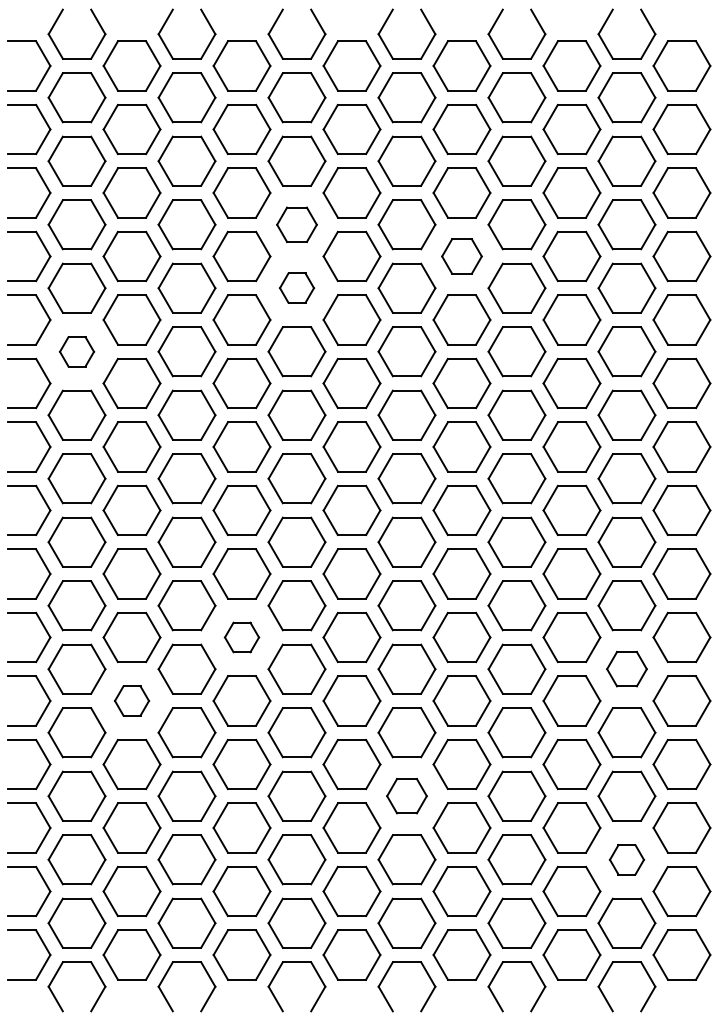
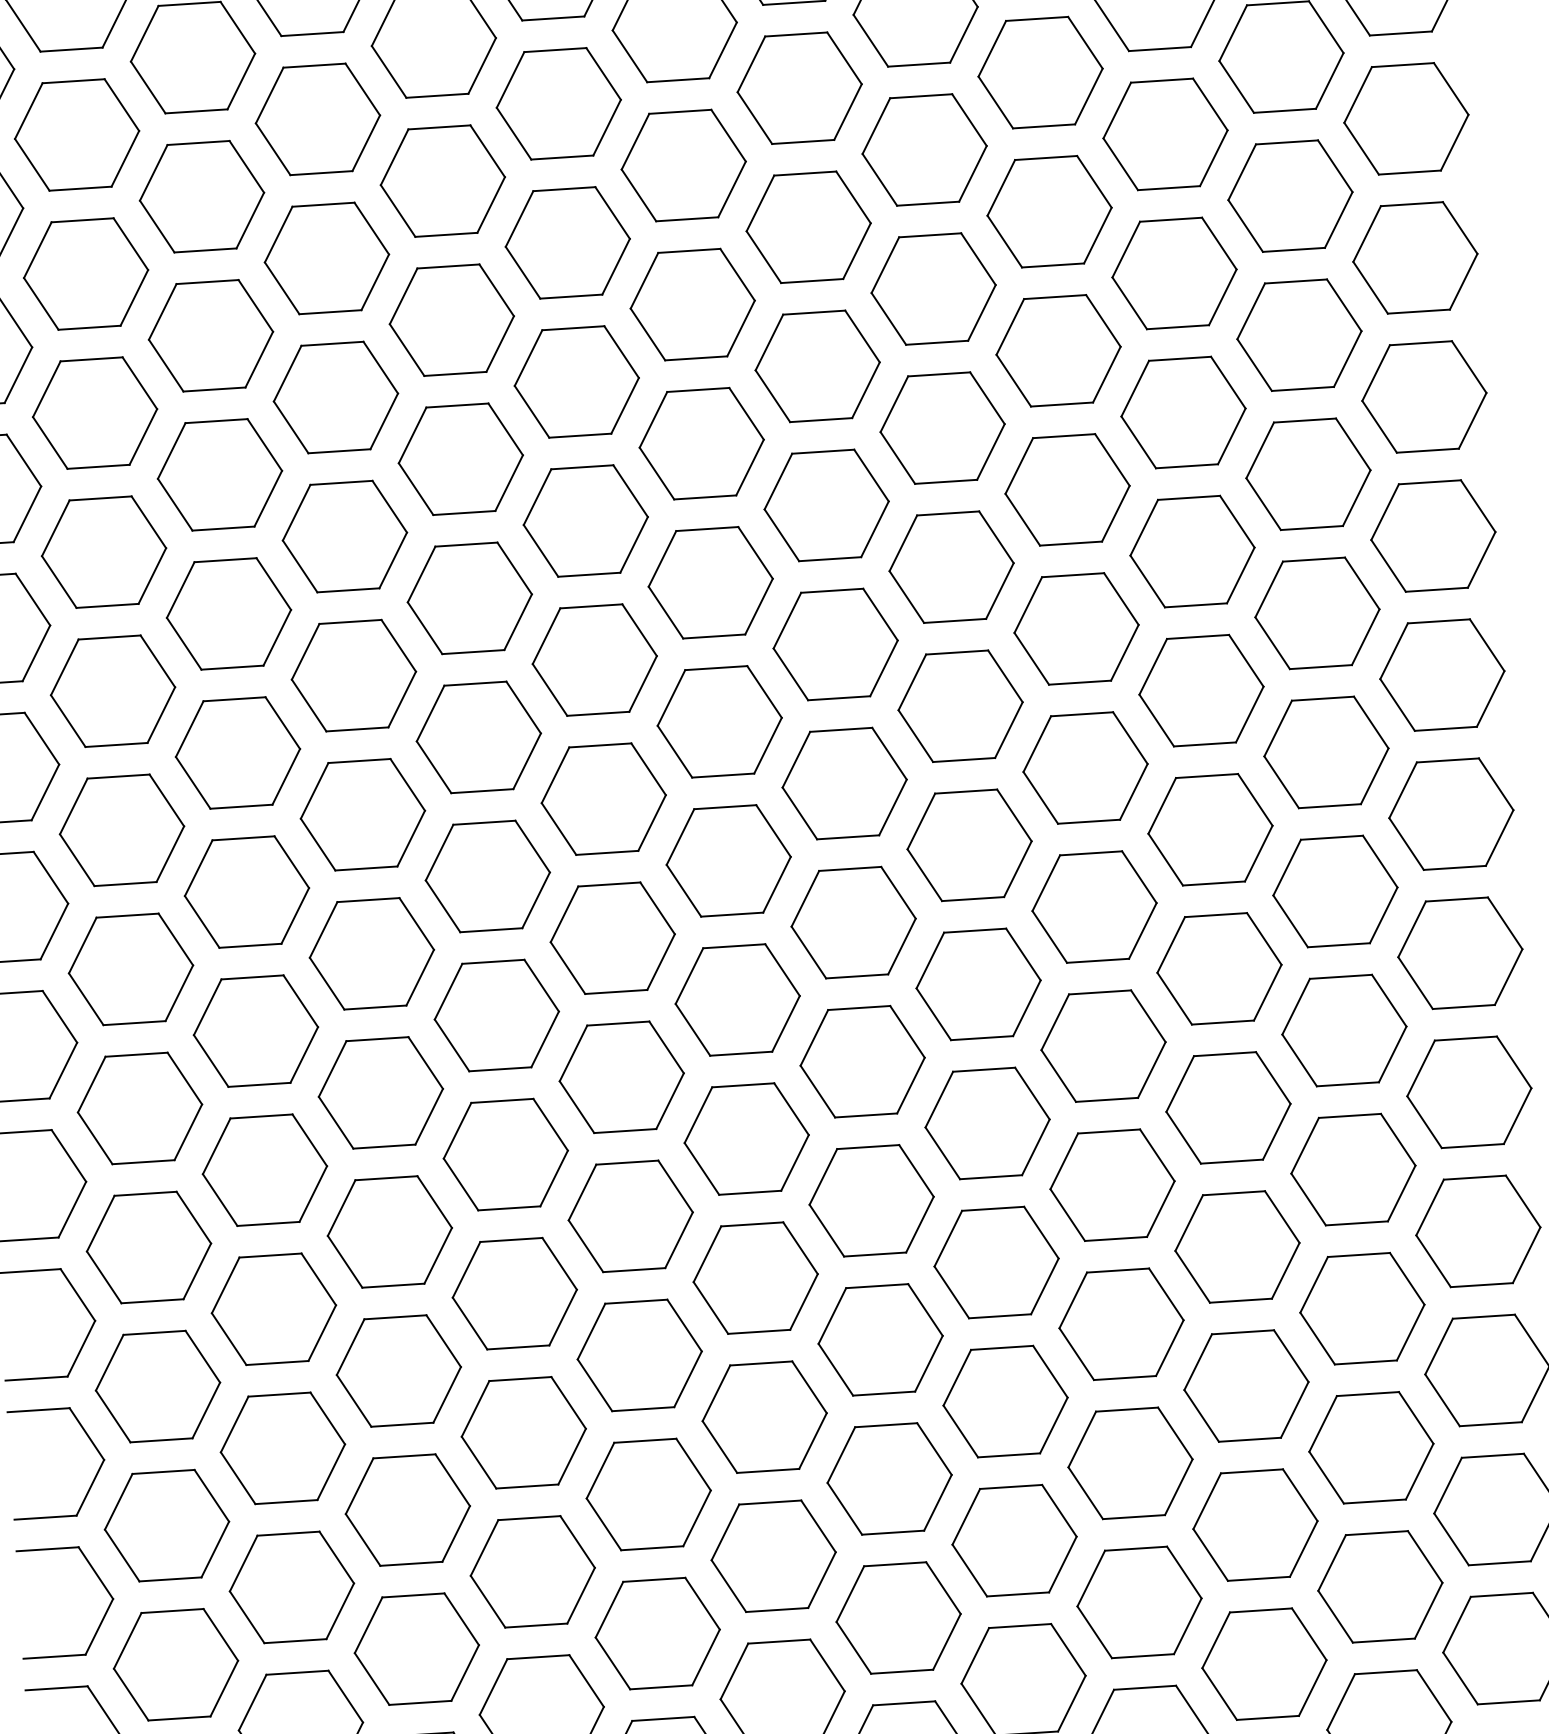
part: (296, 224) -> (557, 103), size x1.43
part: (461, 256) -> (923, 150), size x1.43
part: (296, 287) -> (566, 241), size x1.67
part: (76, 351) -> (93, 412), size x1.67
part: (241, 637) -> (495, 1015), size x1.67
part: (626, 668) -> (1343, 1029), size x1.43
part: (131, 700) -> (263, 1169), size x1.67
part: (406, 795) -> (879, 1338), size x1.43
part: (626, 859) -> (1370, 1447), size x1.67

